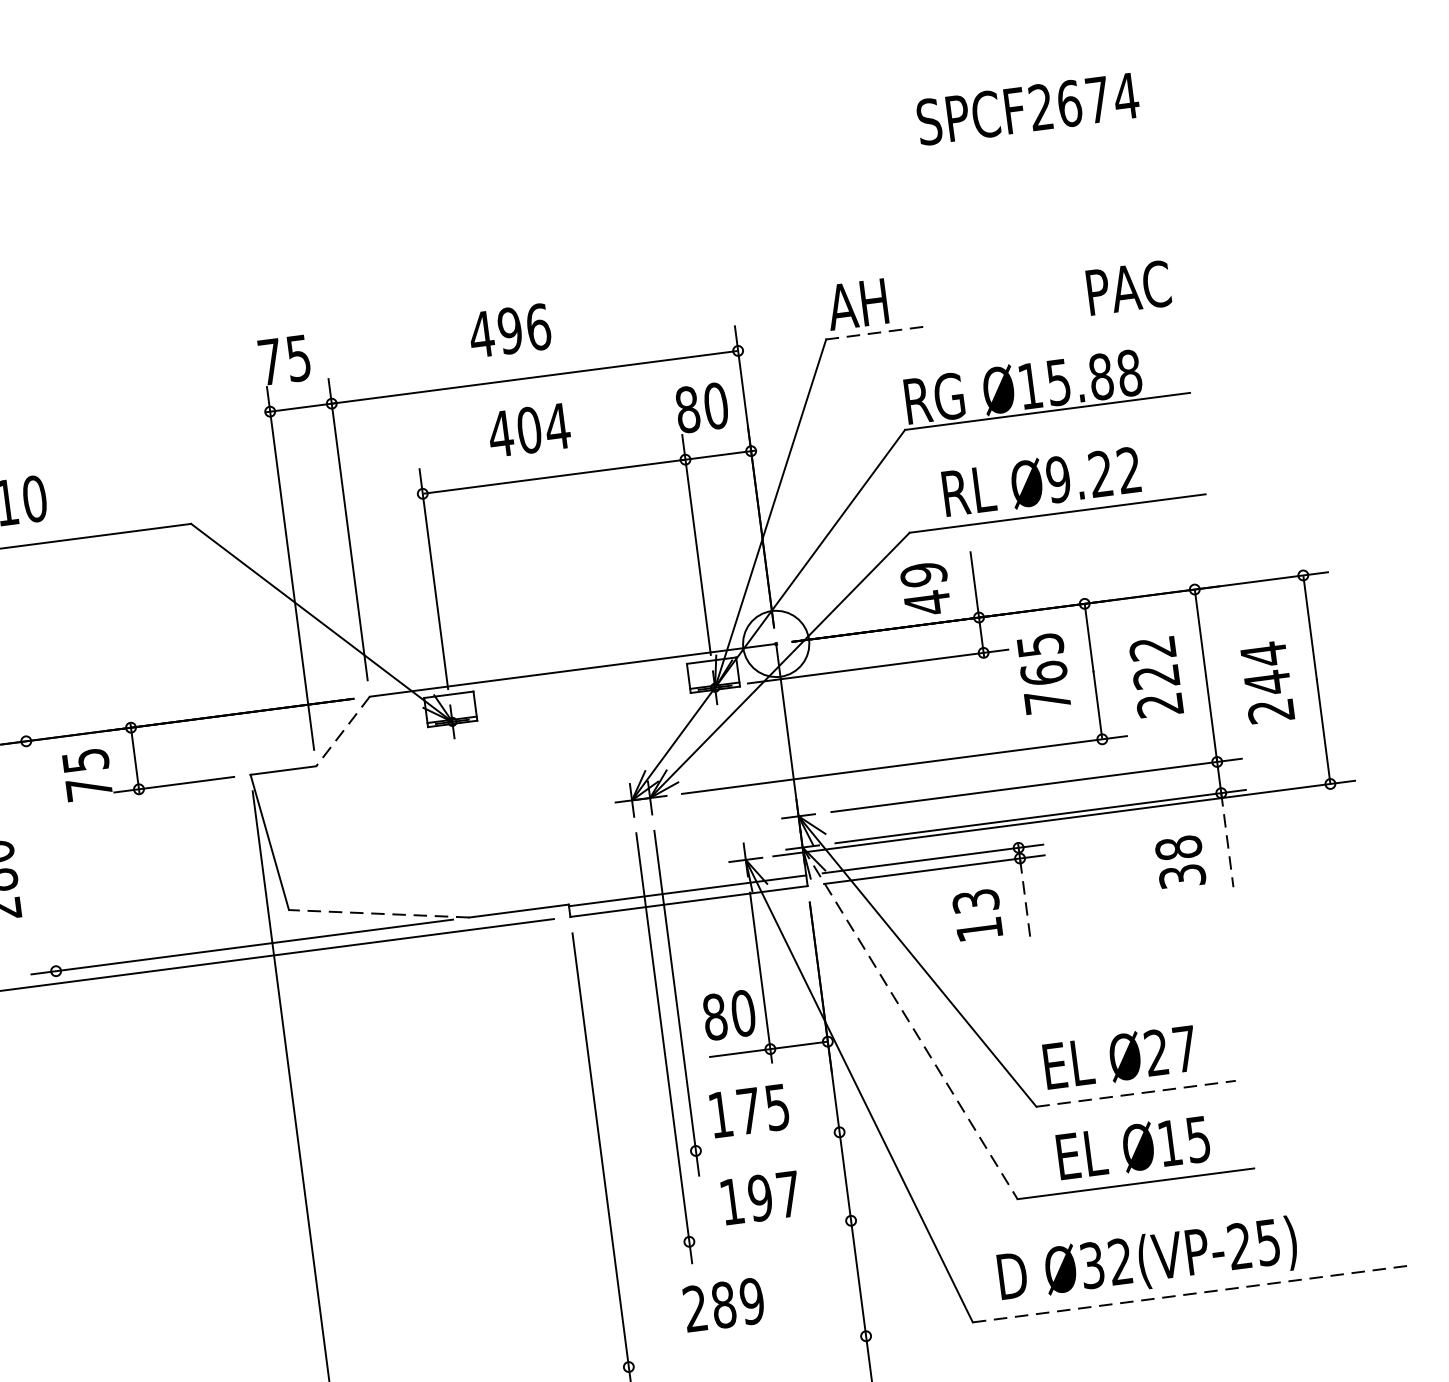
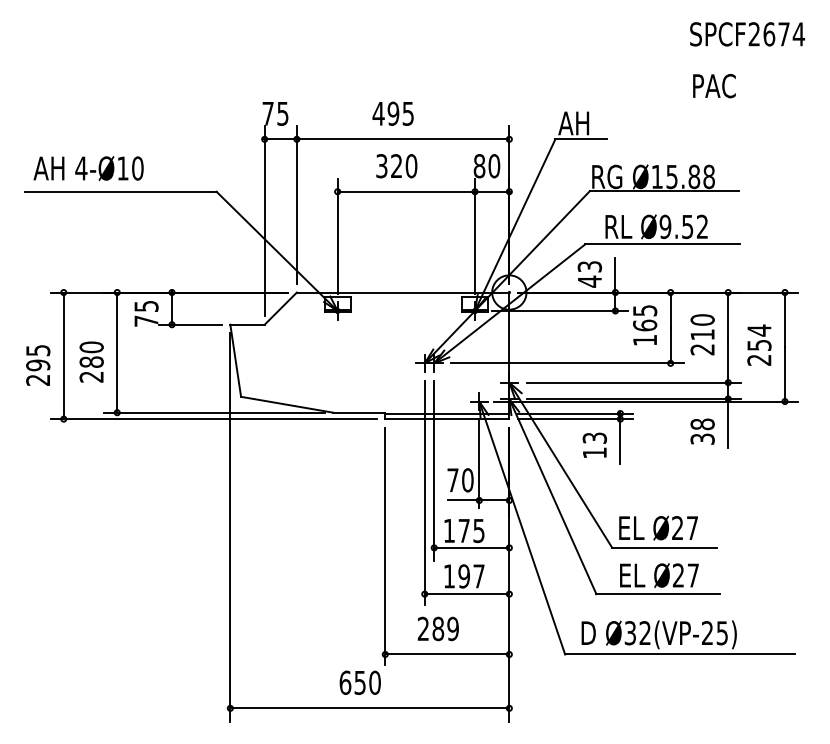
text: (1027, 109) -> (747, 34), moved
text: (1129, 288) -> (714, 86), moved
text: (538, 326) -> (408, 113), 496 -> 495
line: (876, 333) -> (581, 139), dashed -> solid
text: (529, 430) -> (396, 166), 404 -> 320
text: (1100, 473) -> (687, 226), Ø9.22 -> Ø9.52
text: (923, 574) -> (589, 266), 49 -> 43
text: (1154, 662) -> (702, 327), 222 -> 210
text: (1267, 683) -> (759, 345), 244 -> 254
text: (1046, 702) -> (644, 340), 765 -> 165
line: (342, 731) -> (280, 308), dashed -> solid
line: (1227, 839) -> (728, 423), dashed -> solid
line: (41, 855) -> (117, 352), added
line: (1025, 901) -> (620, 441), dashed -> solid
line: (379, 913) -> (287, 404), dashed -> solid
text: (714, 1017) -> (452, 480), 80 -> 70
line: (909, 1023) -> (552, 496), dashed -> solid
line: (1136, 1093) -> (664, 547), dashed -> solid
line: (767, 1140) -> (471, 547), added
text: (1183, 1141) -> (685, 575), Ø15 -> Ø27
line: (769, 1232) -> (466, 594), added
line: (1193, 1293) -> (680, 654), dashed -> solid
line: (747, 1351) -> (447, 654), added

